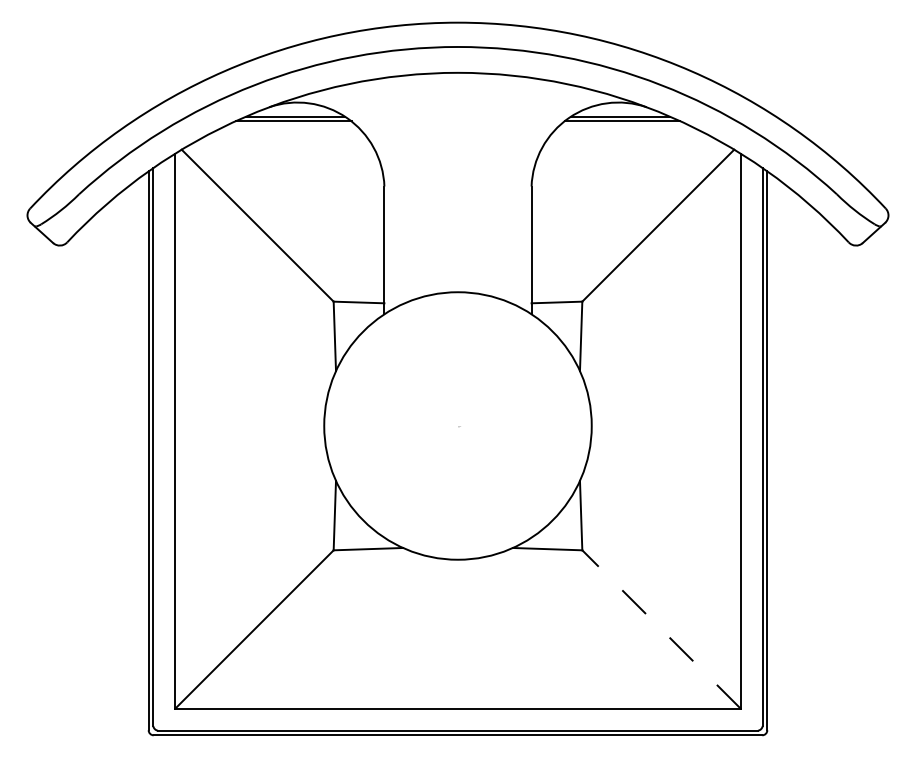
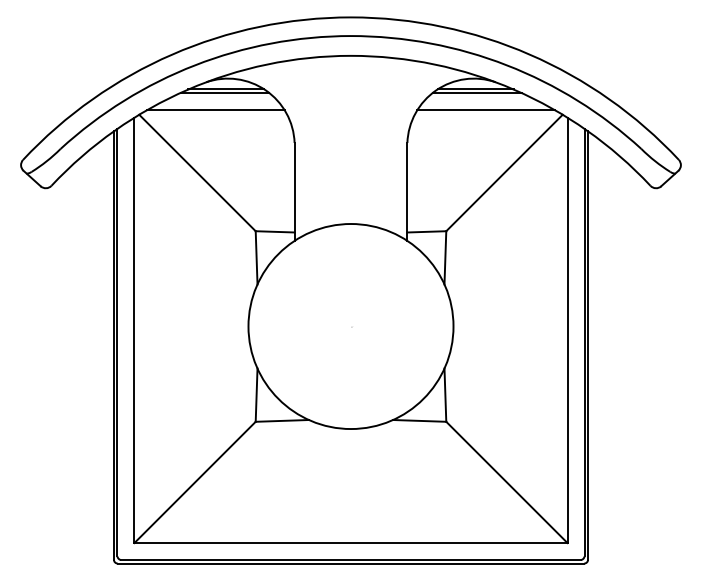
line: (281, 142) -> (215, 109), added
line: (633, 142) -> (485, 109), added
line: (660, 629) -> (506, 482), dashed -> solid

